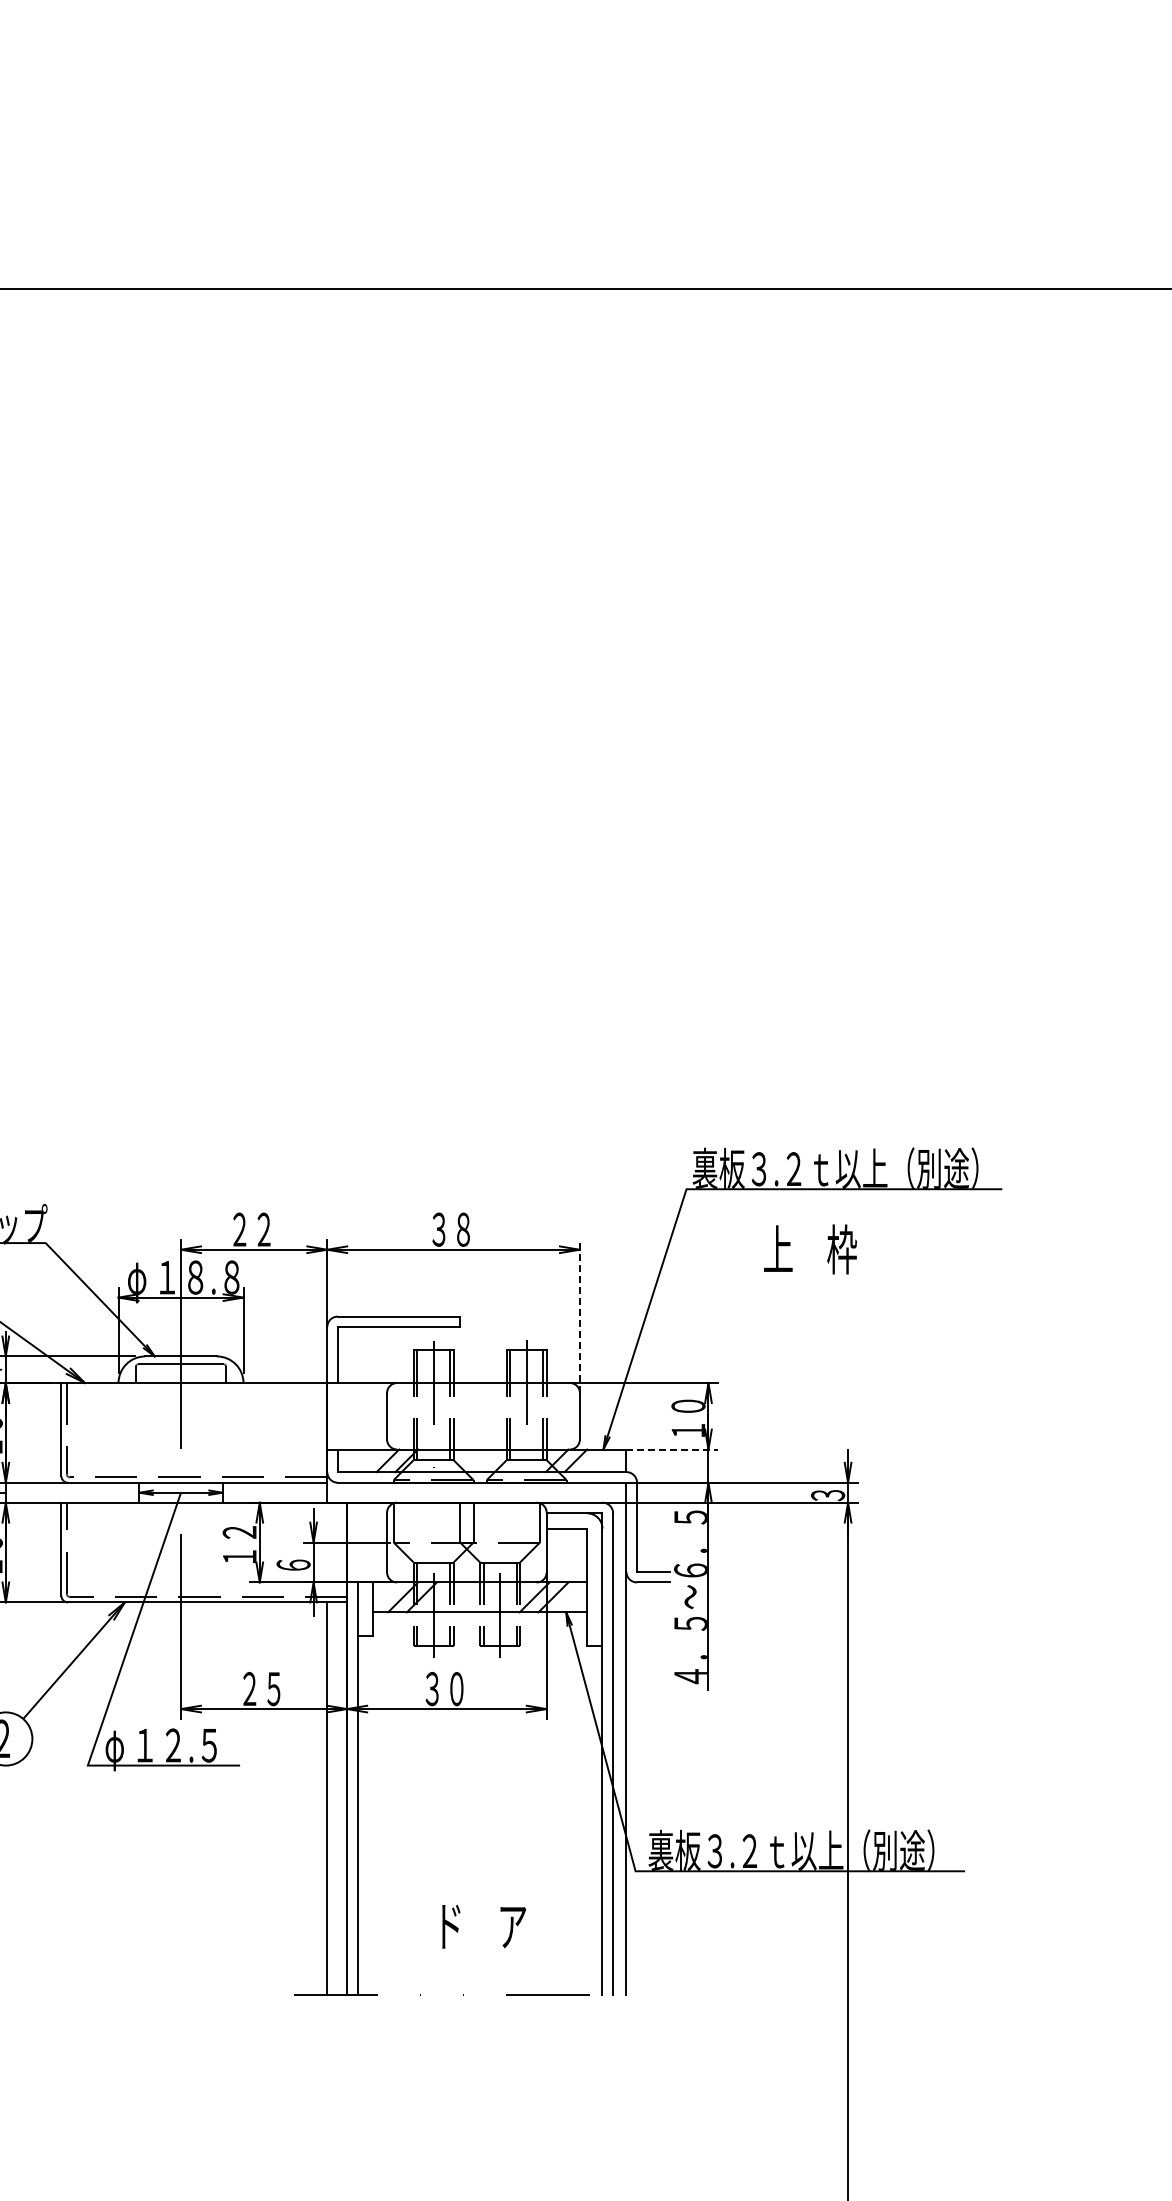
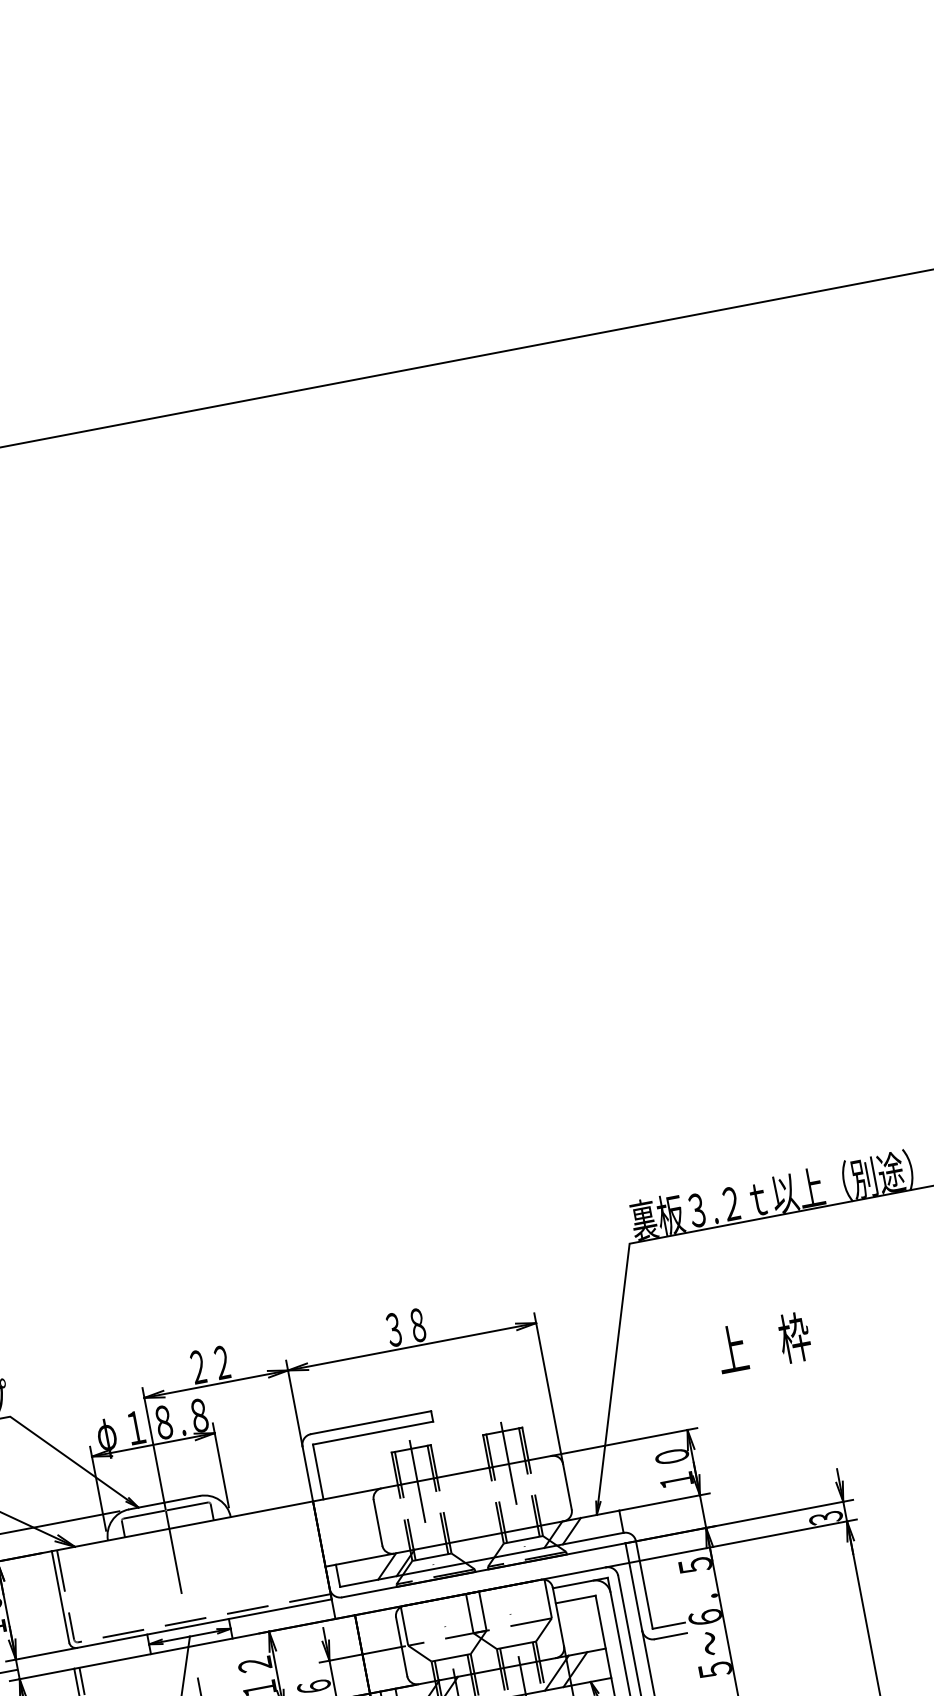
text: (810, 1249) -> (763, 1343), moved
line: (579, 1316) -> (548, 1388), dashed -> solid
line: (672, 1449) -> (664, 1502), dashed -> solid

